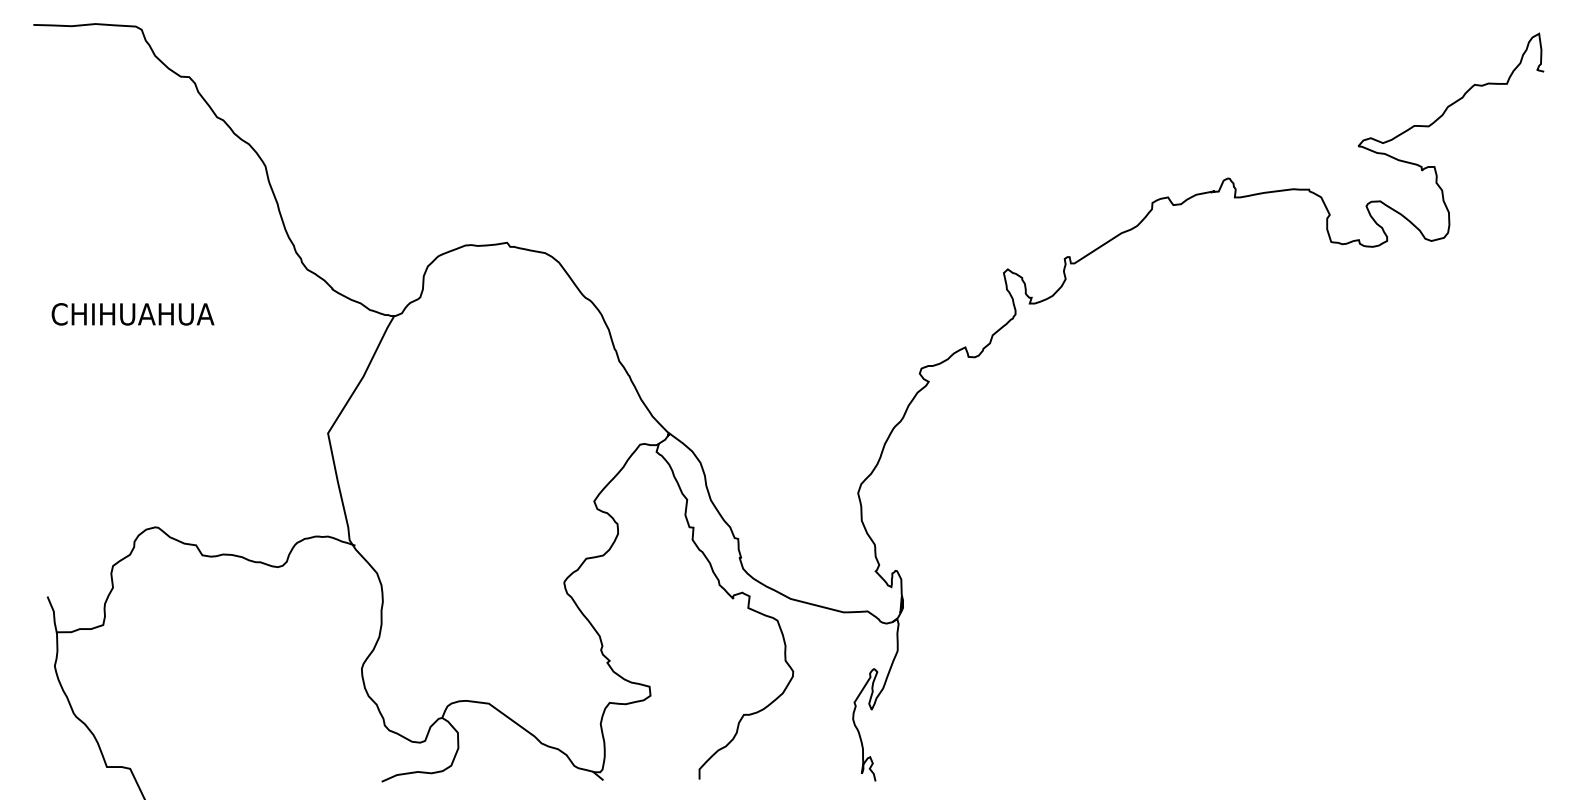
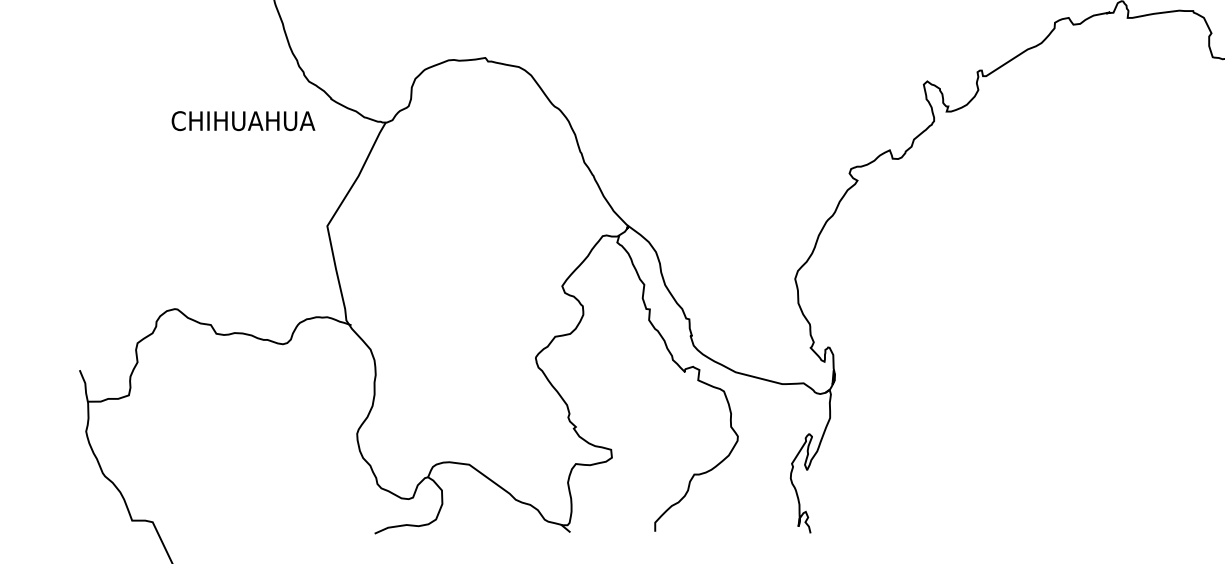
text: (132, 314) -> (243, 121), moved

